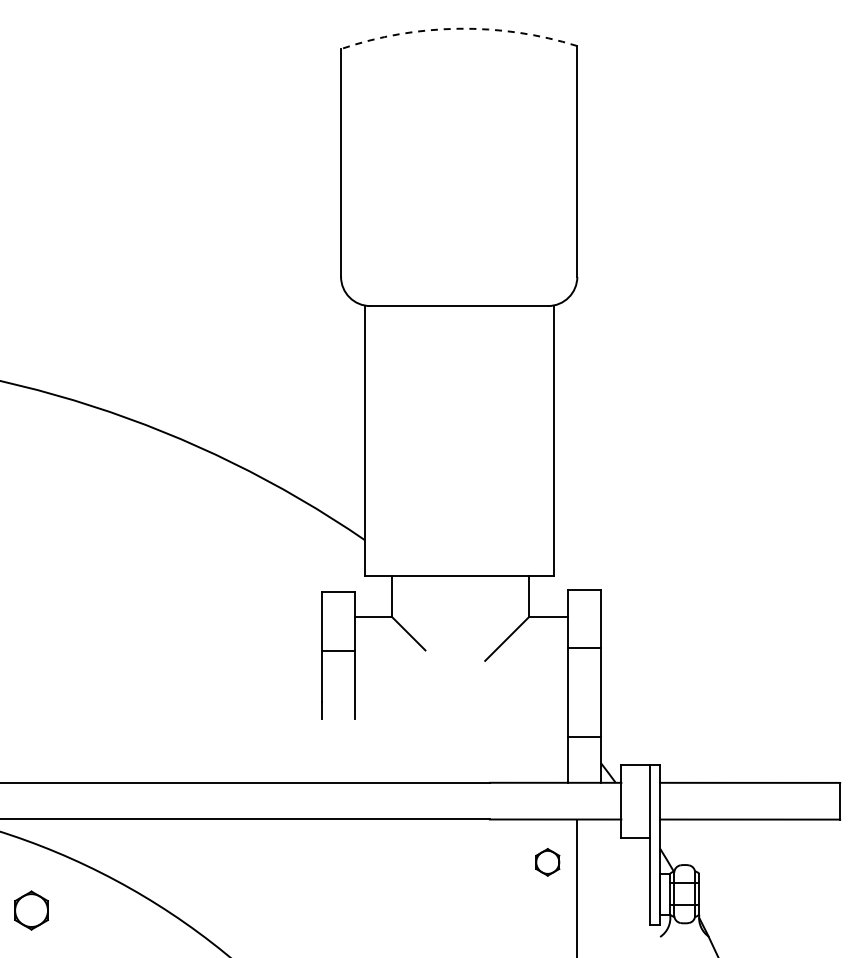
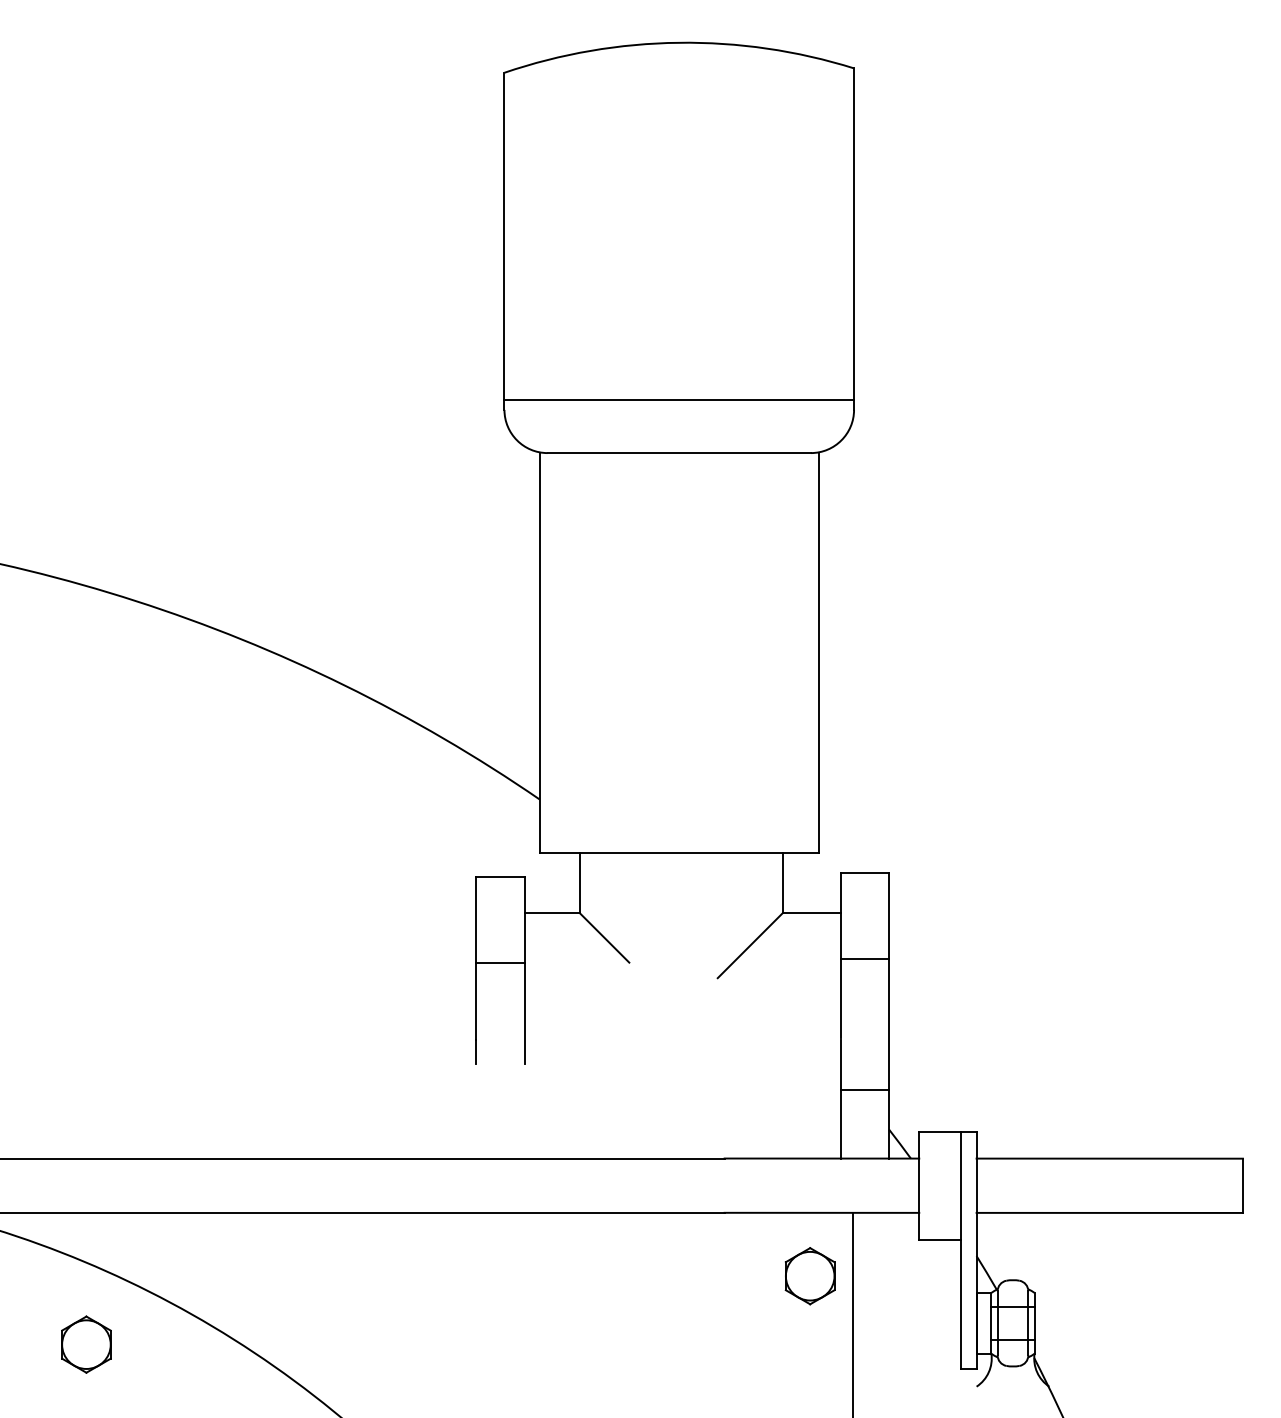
arc: (458, 28) -> (678, 42), dashed -> solid
line: (459, 270) -> (679, 400), added
part: (547, 862) -> (809, 1276), size x1.43
part: (31, 910) -> (86, 1344), moved

